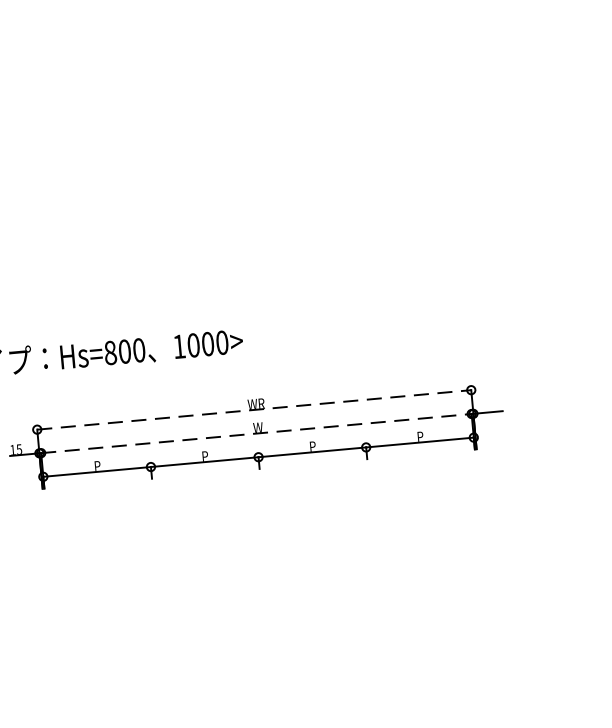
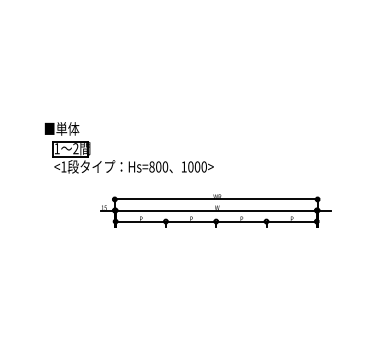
line: (254, 409) -> (216, 199), dashed -> solid
line: (257, 433) -> (216, 210), dashed -> solid

